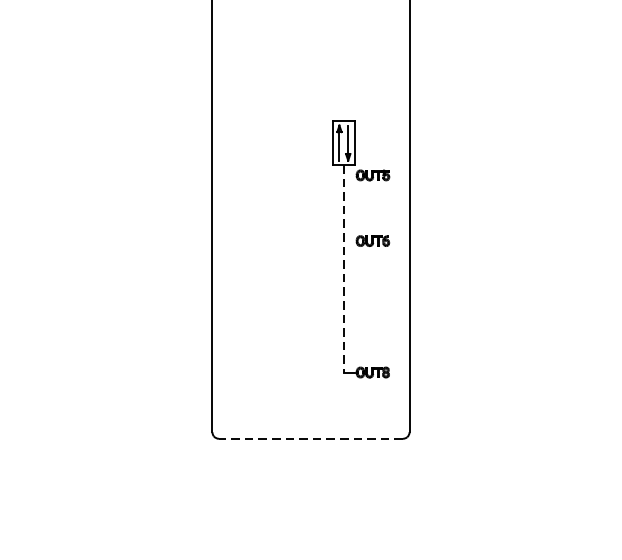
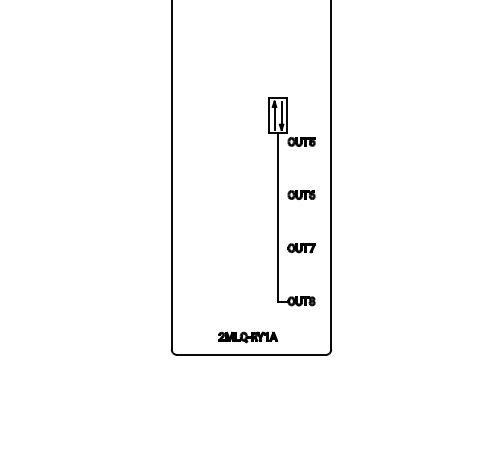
line: (344, 270) -> (278, 218), dashed -> solid
part: (372, 307) -> (301, 248), added
part: (306, 417) -> (247, 337), added
line: (309, 438) -> (250, 354), dashed -> solid

